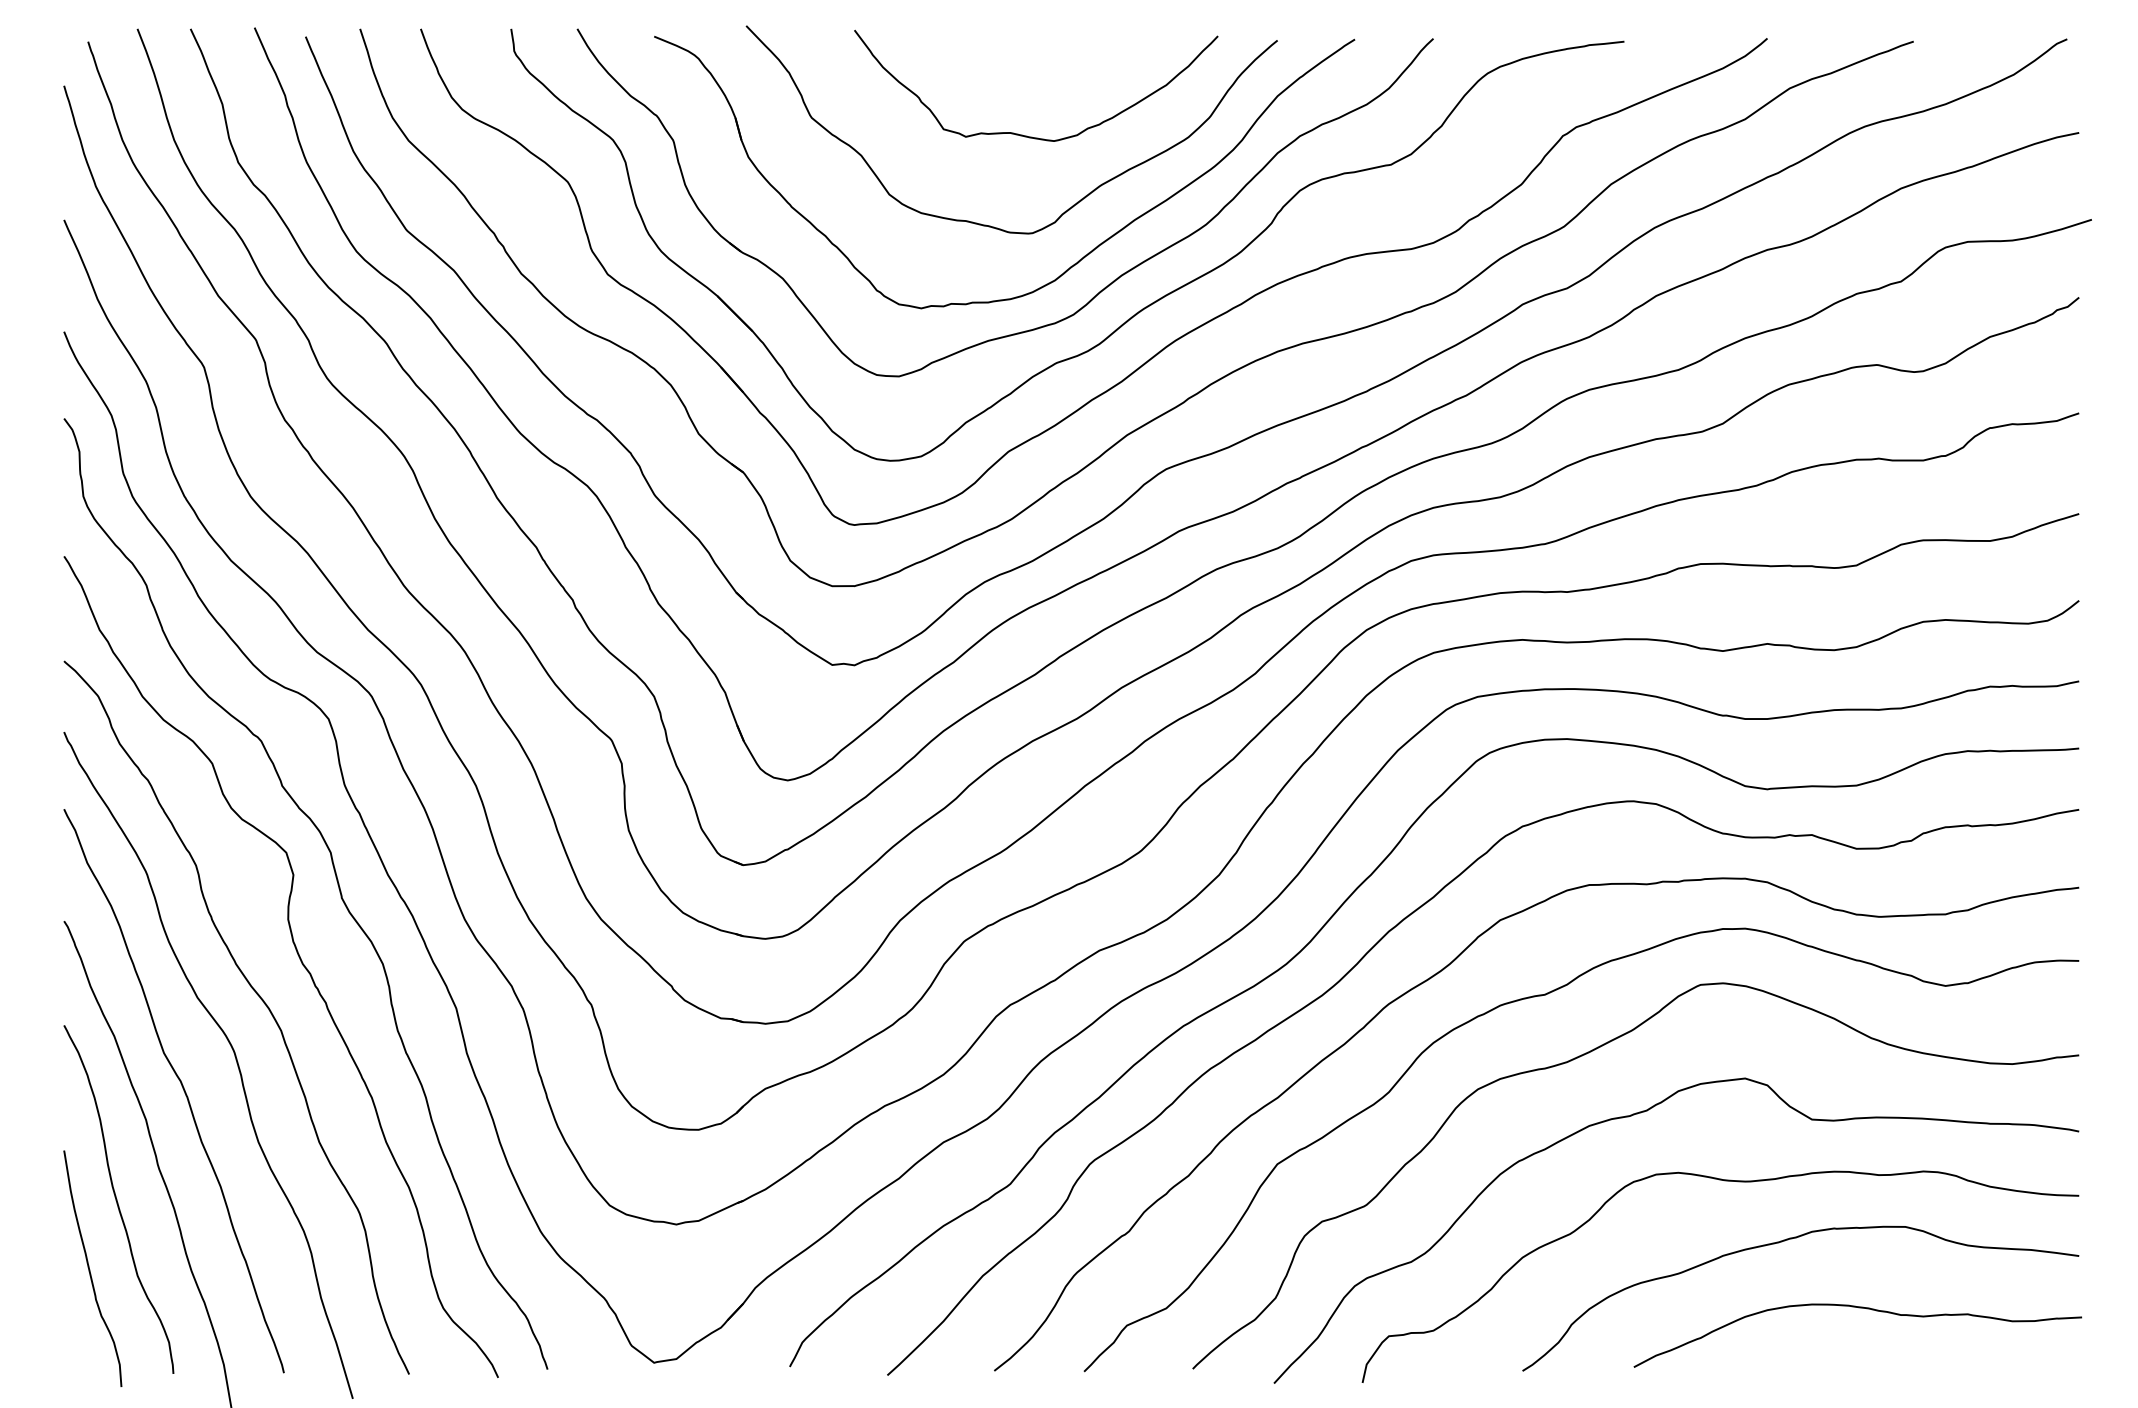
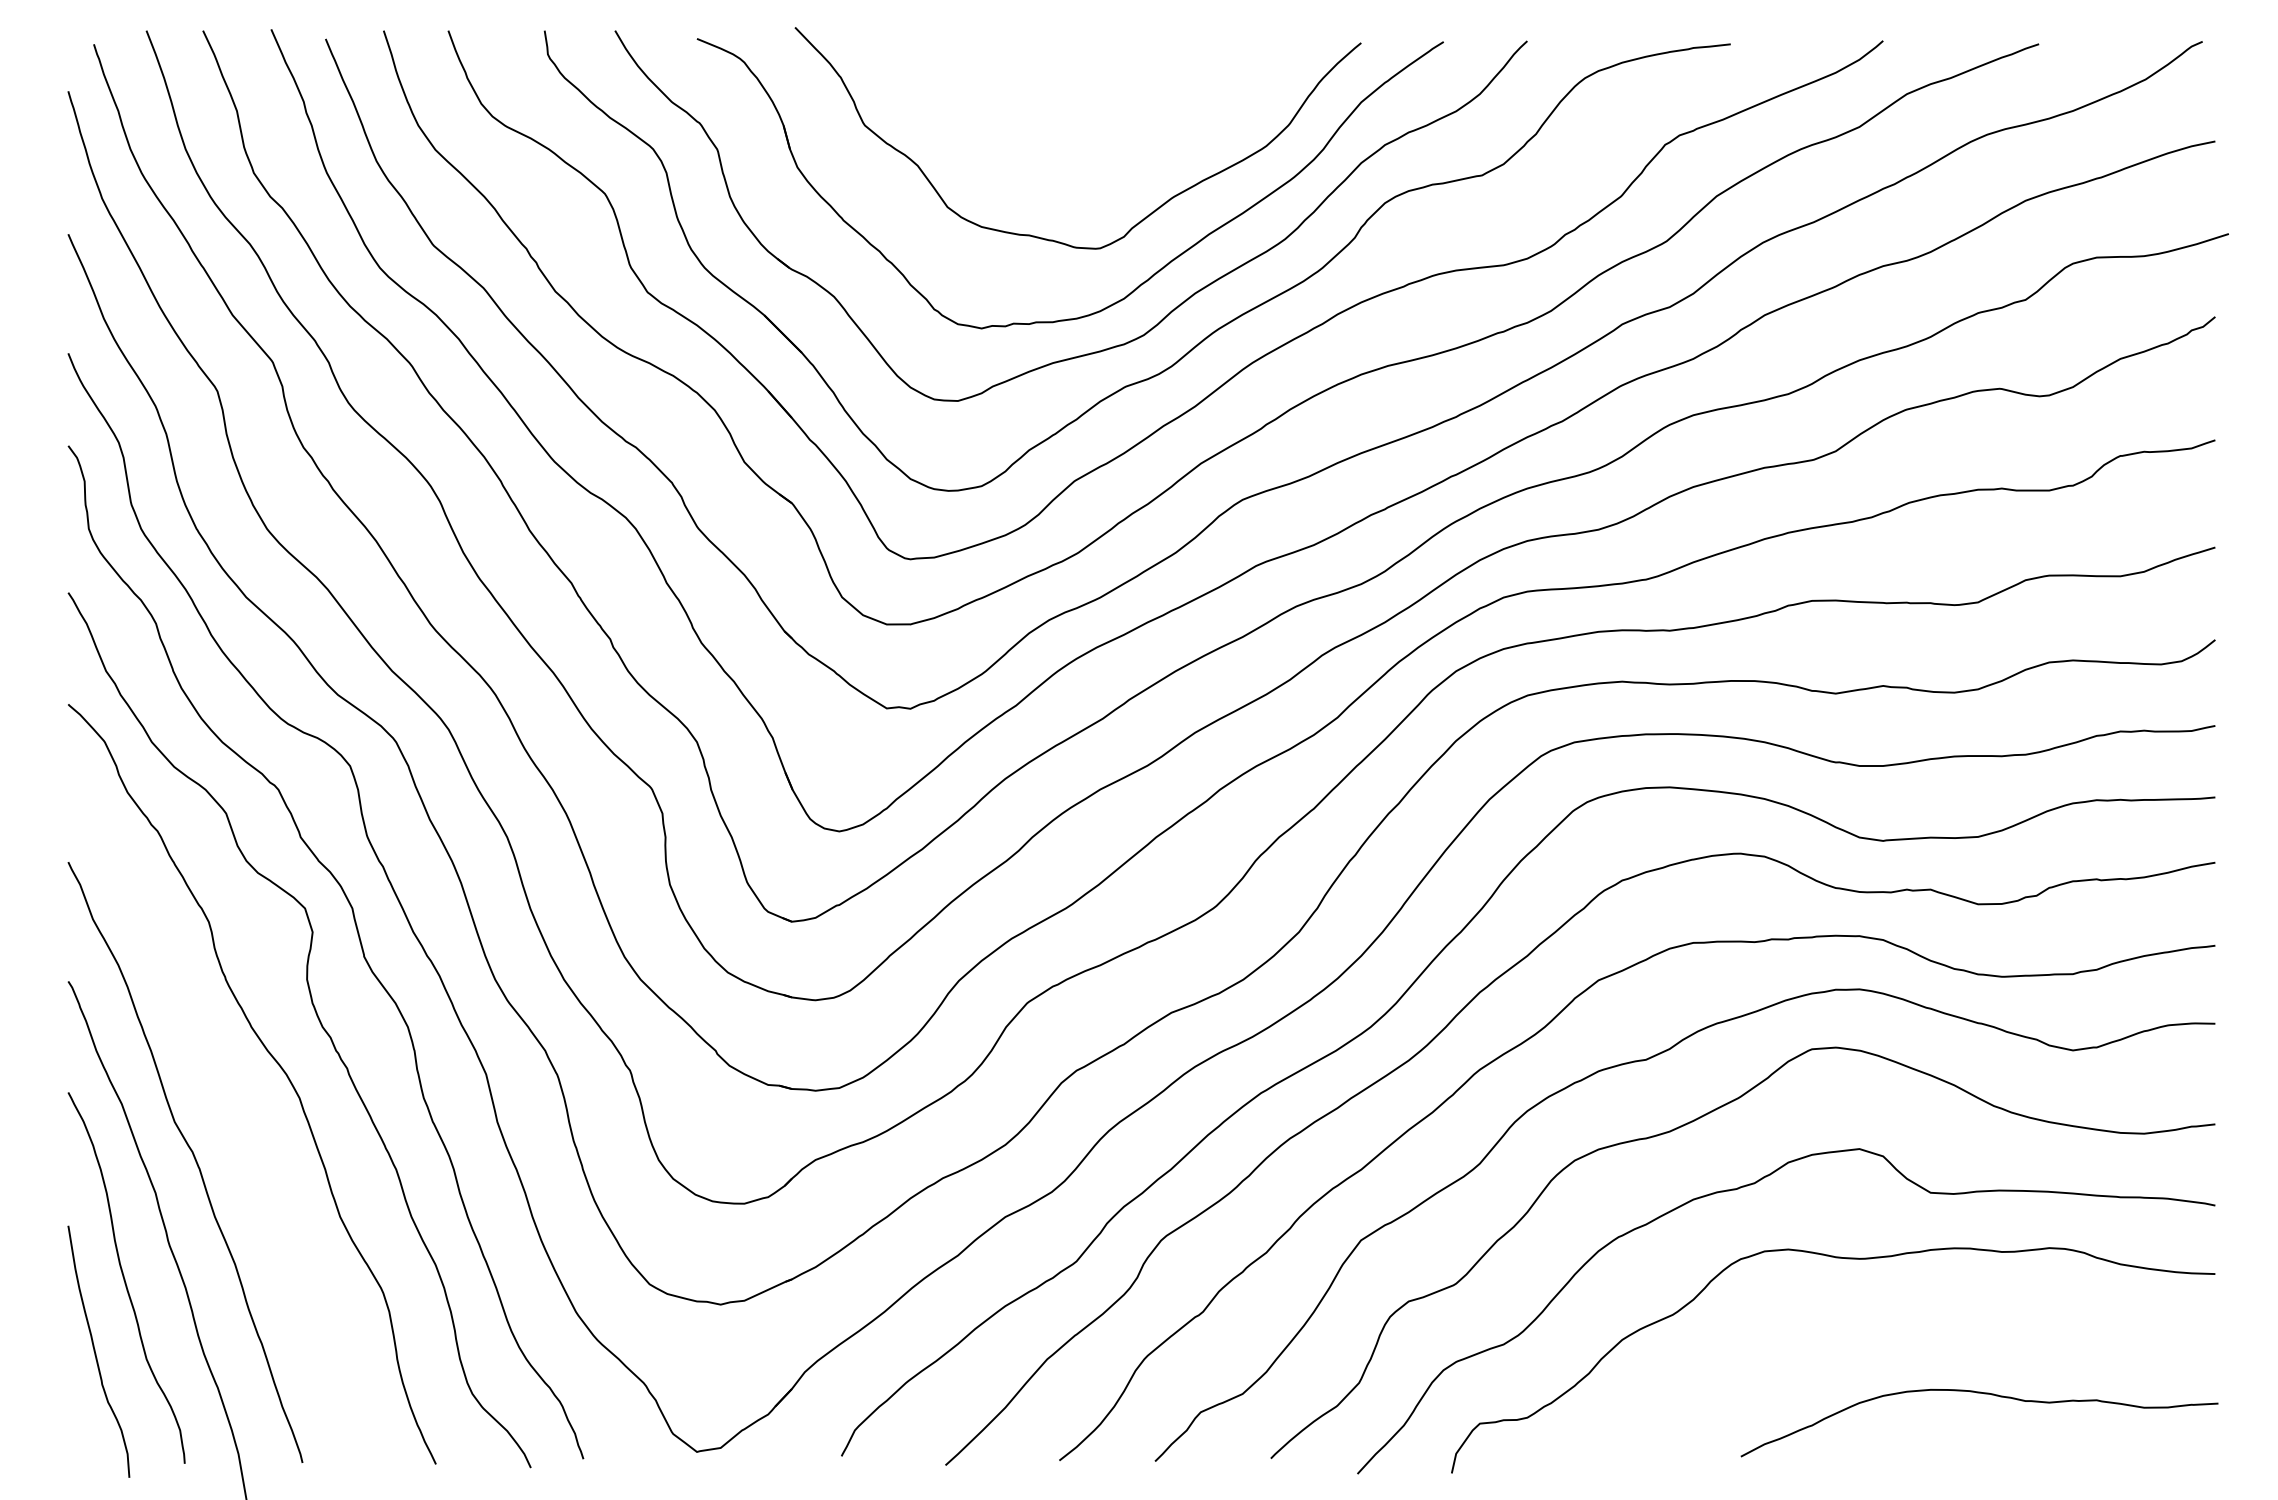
curve: (1022, 134) -> (1089, 143), removed
curve: (234, 1056) -> (249, 1125), removed
curve: (1785, 1241) -> (1902, 1322), removed

